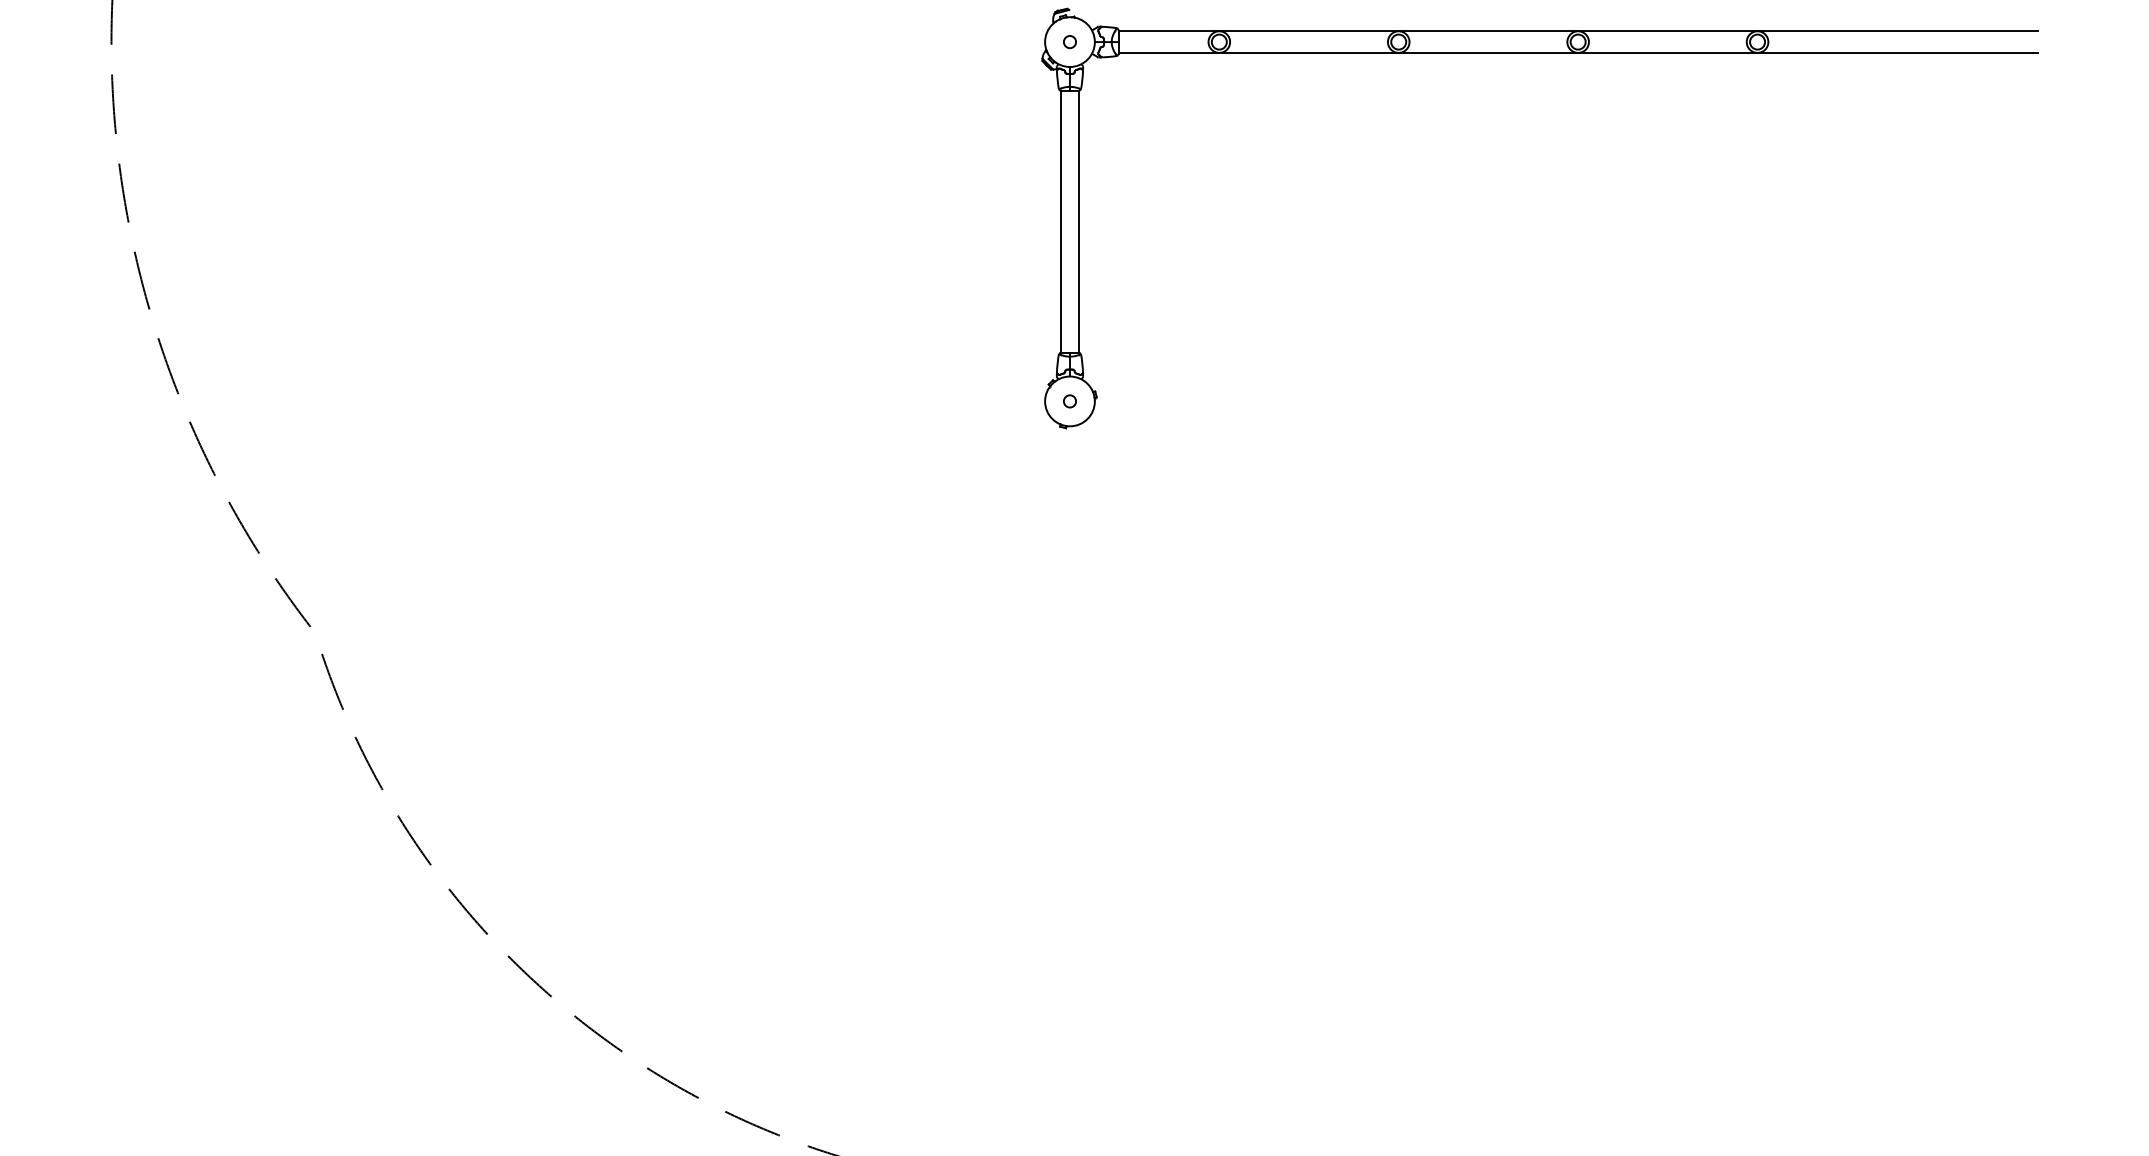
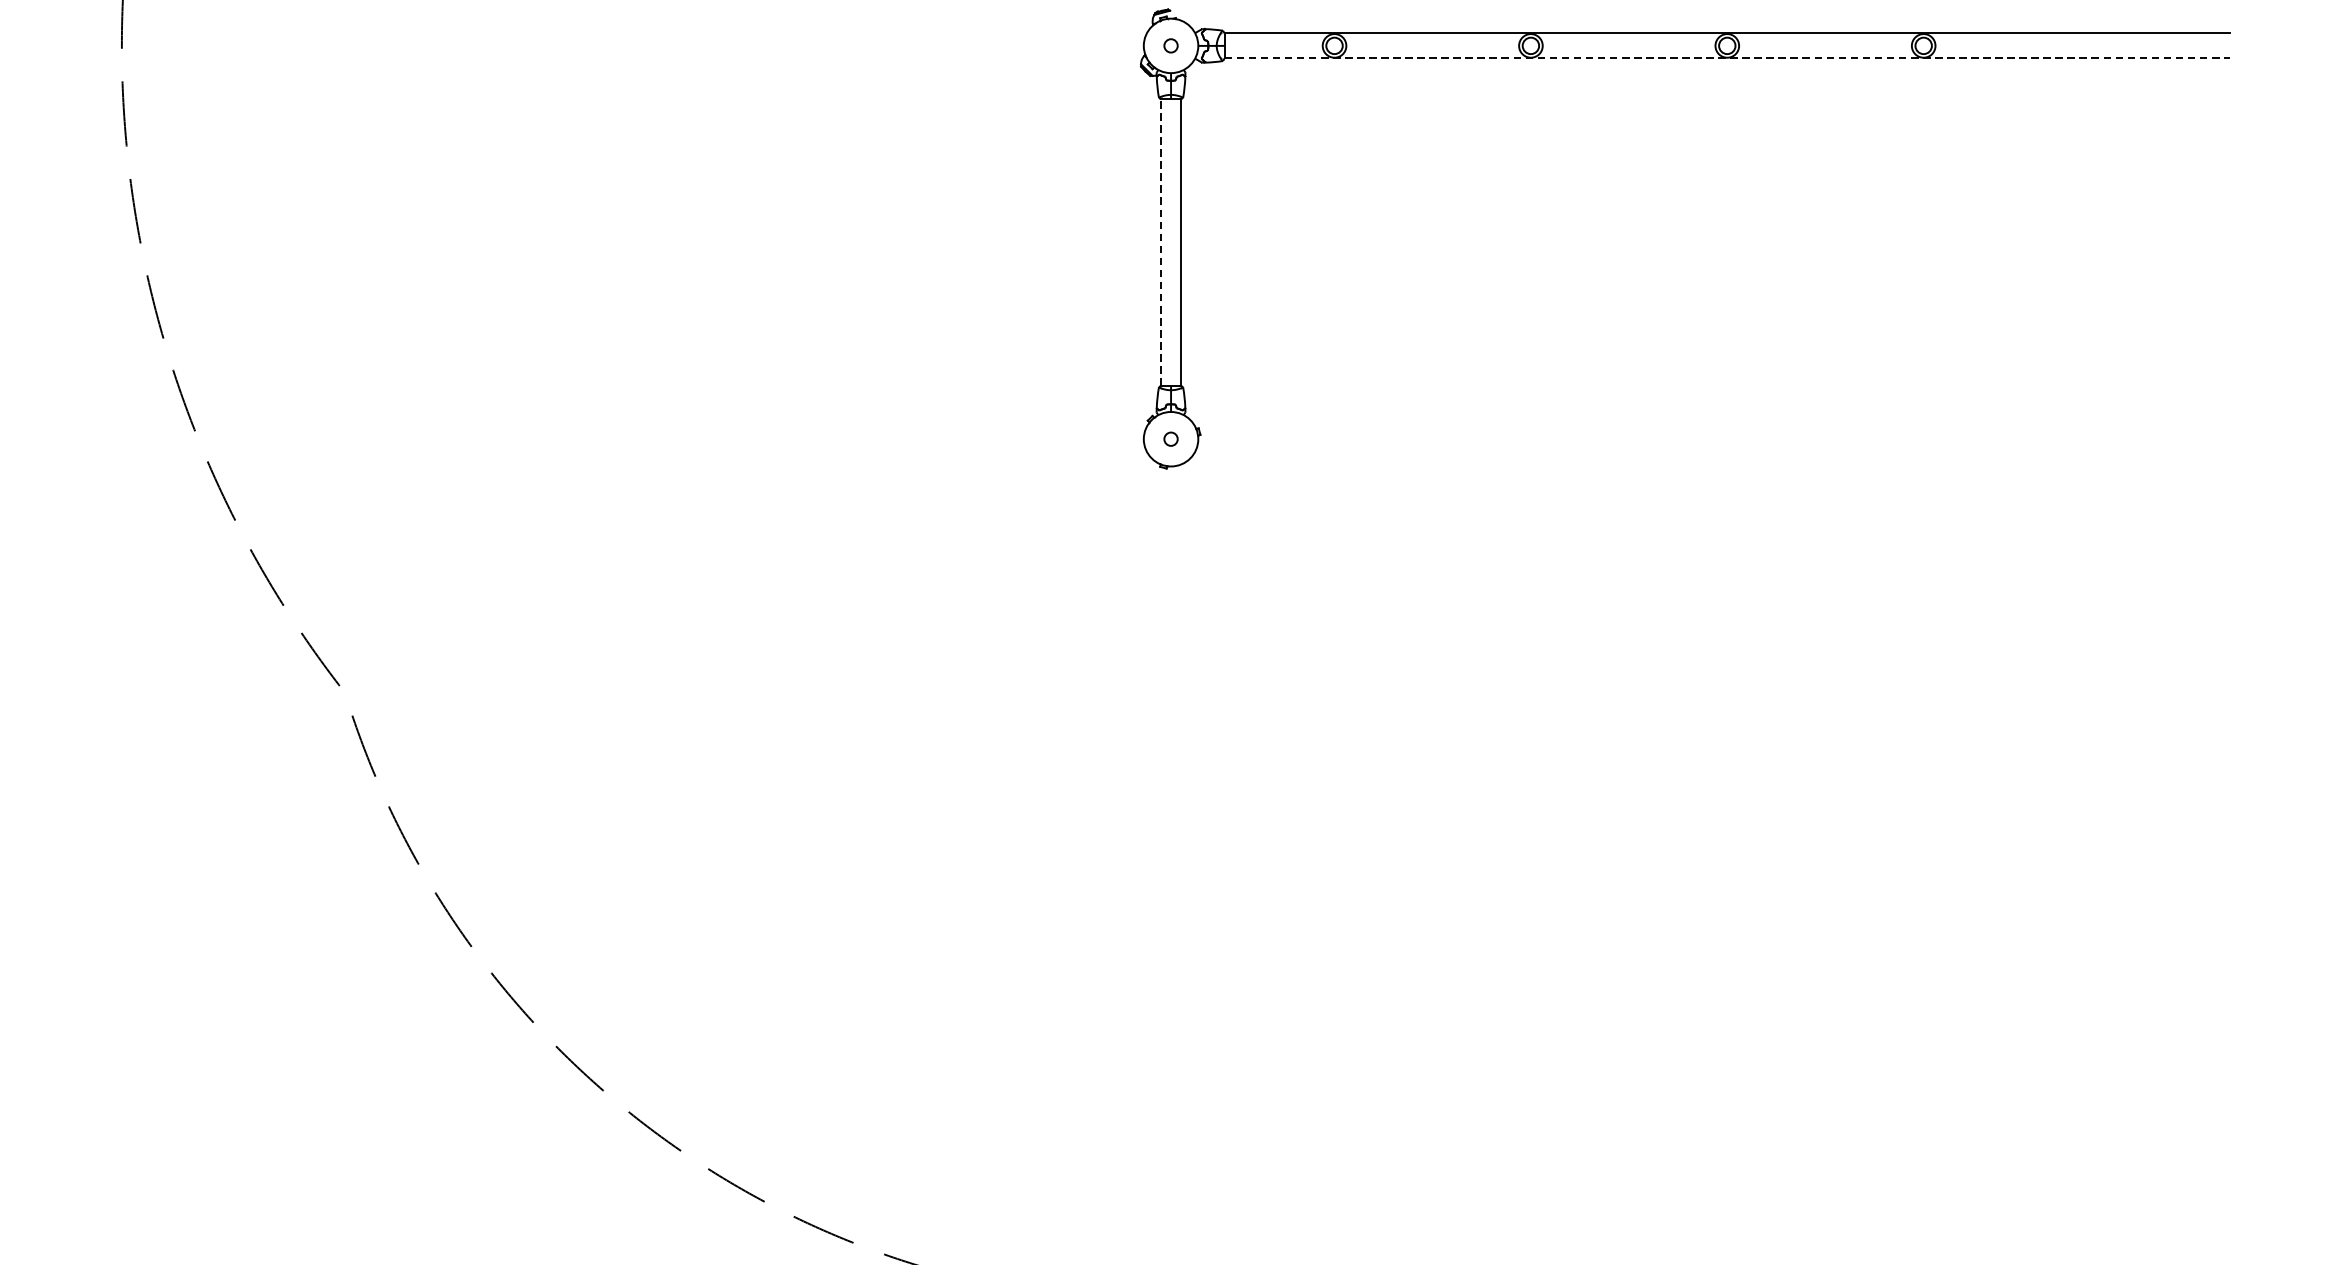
line: (1578, 53) -> (1727, 58), solid -> dashed
line: (1061, 221) -> (1161, 242), solid -> dashed

